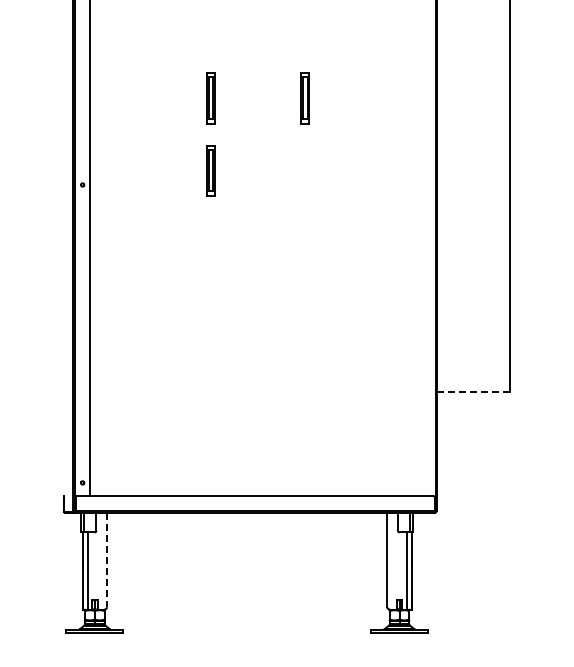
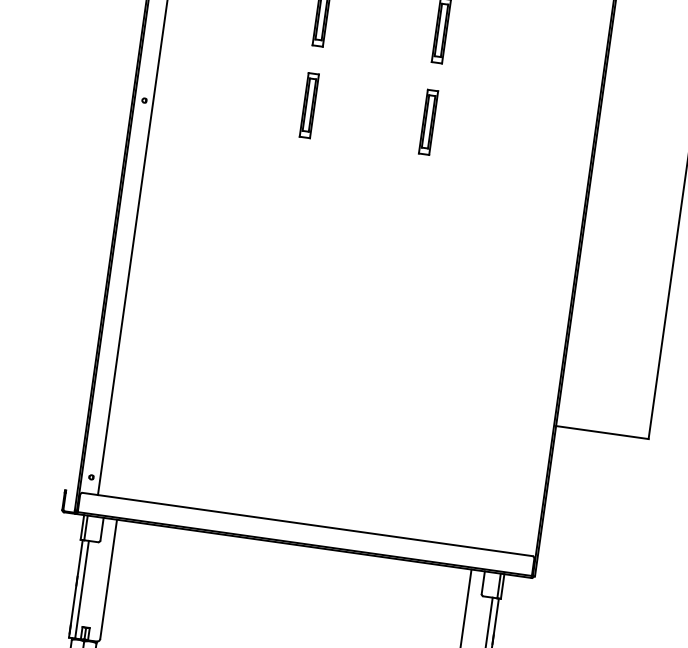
part: (304, 170) -> (427, 121), added
line: (473, 392) -> (601, 432), dashed -> solid
line: (107, 560) -> (109, 579), dashed -> solid

